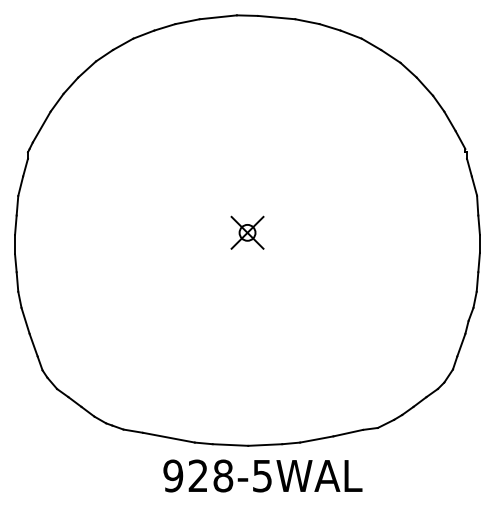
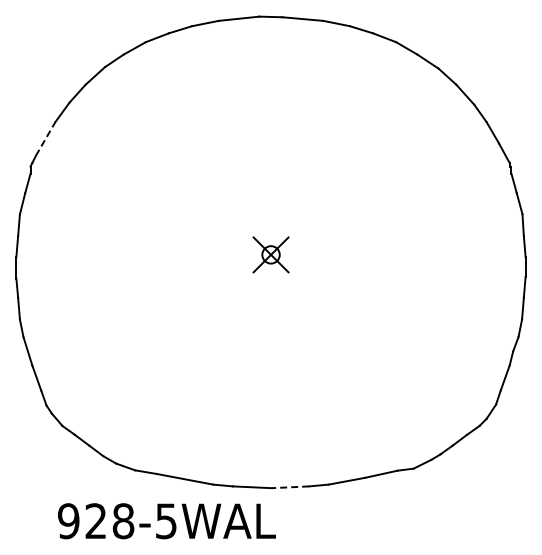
line: (41, 126) -> (45, 138), solid -> dashed
line: (265, 445) -> (290, 487), solid -> dashed
text: (262, 476) -> (166, 521), moved

